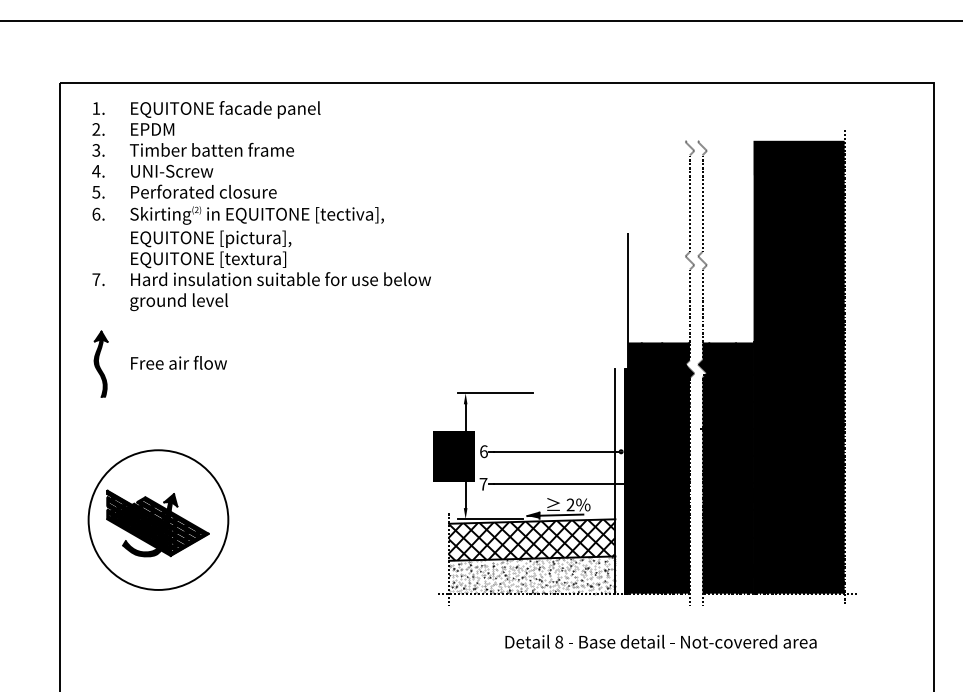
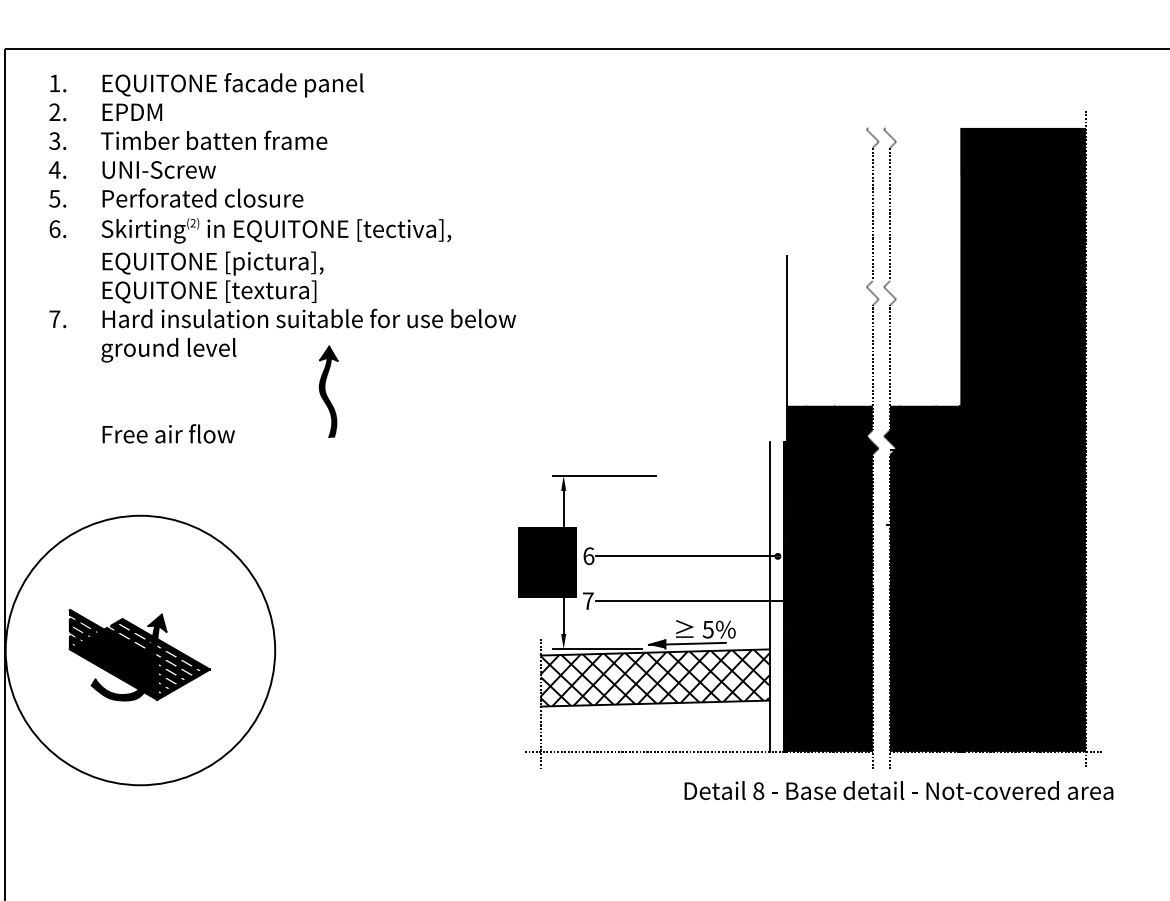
part: (100, 363) -> (327, 390), moved
text: (570, 504) -> (708, 629), 2% -> 5%
circle: (158, 519) -> (140, 649), size x1.4
hatch: (532, 575) -> (655, 726), removed
text: (660, 641) -> (898, 790), moved

